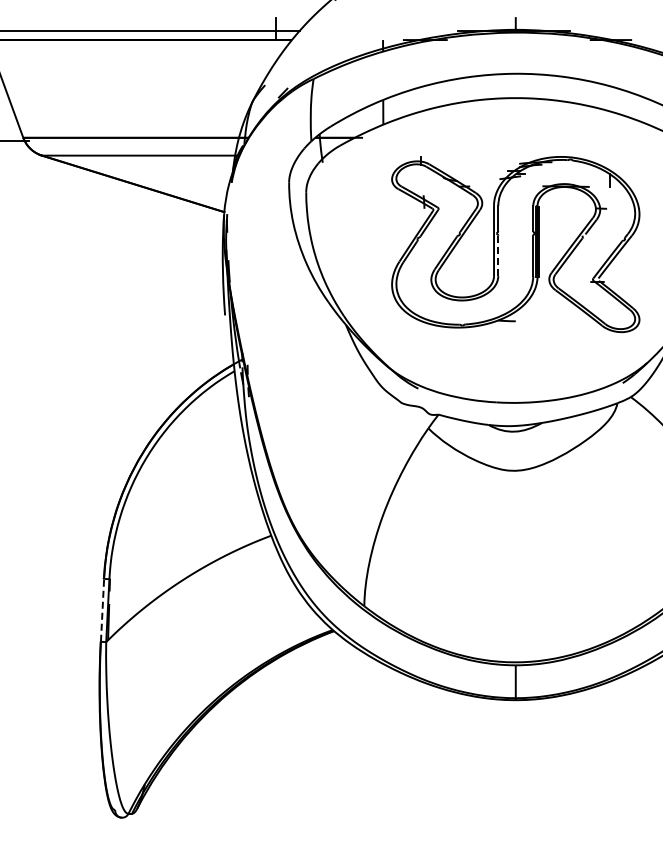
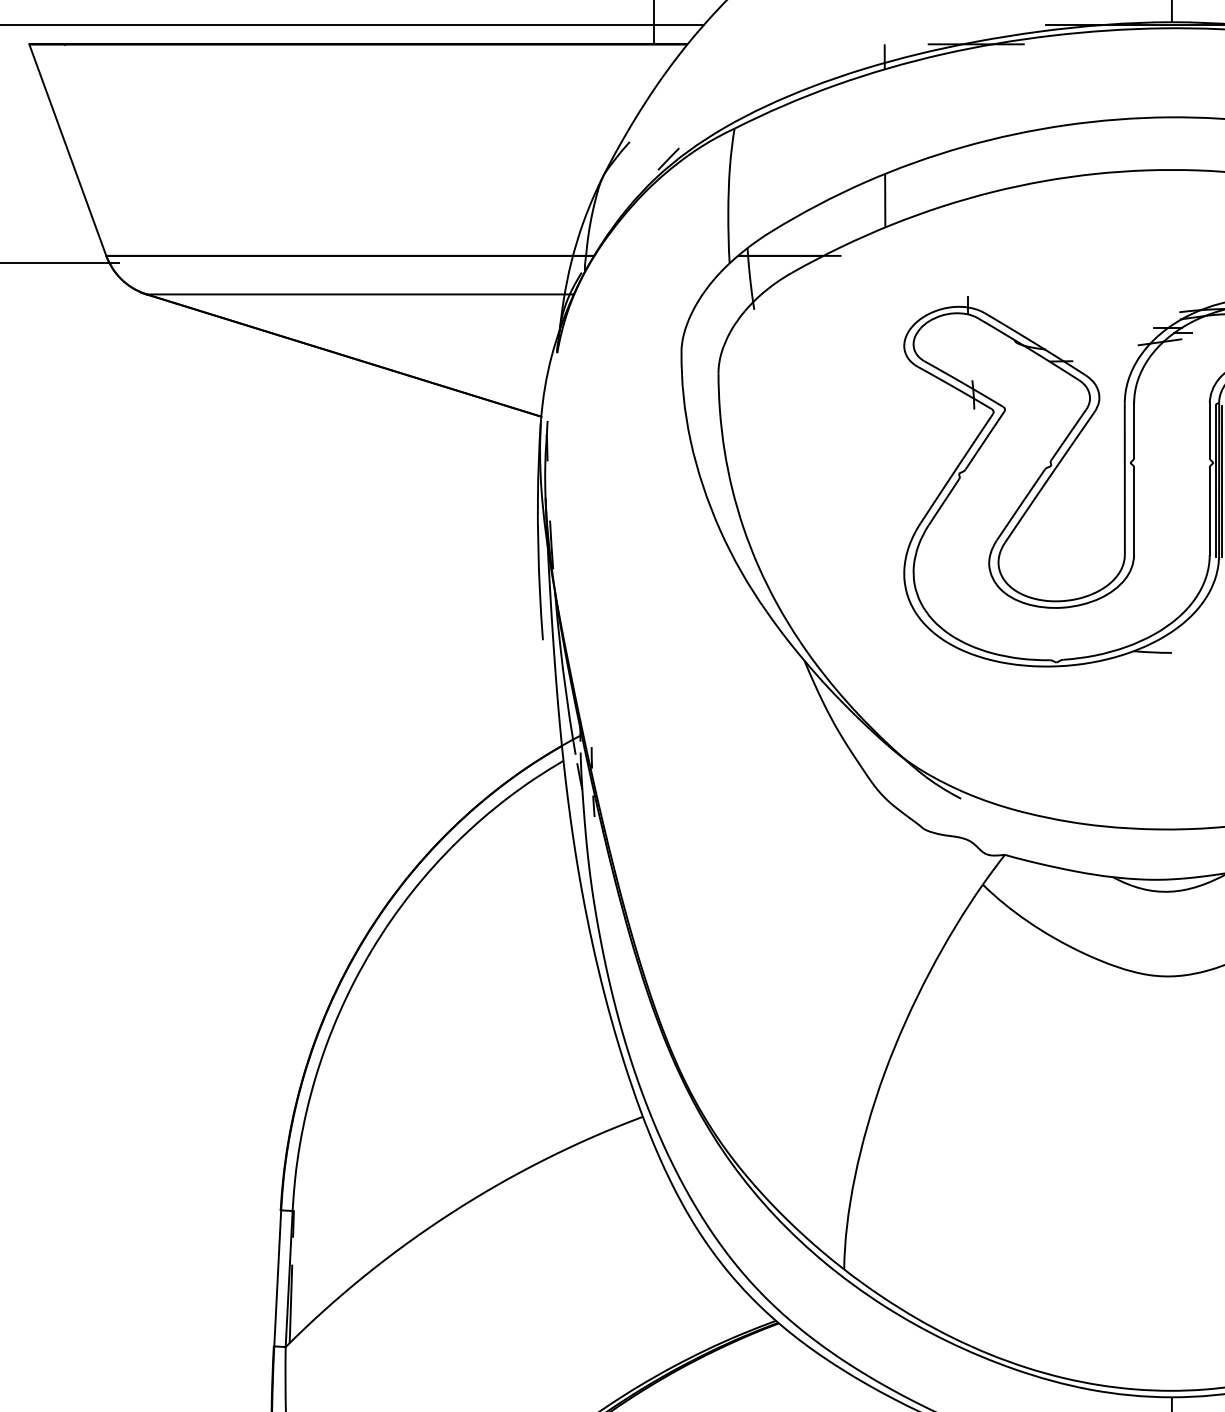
line: (498, 256) -> (1134, 512), dashed -> solid
line: (102, 609) -> (277, 1276), dashed -> solid

